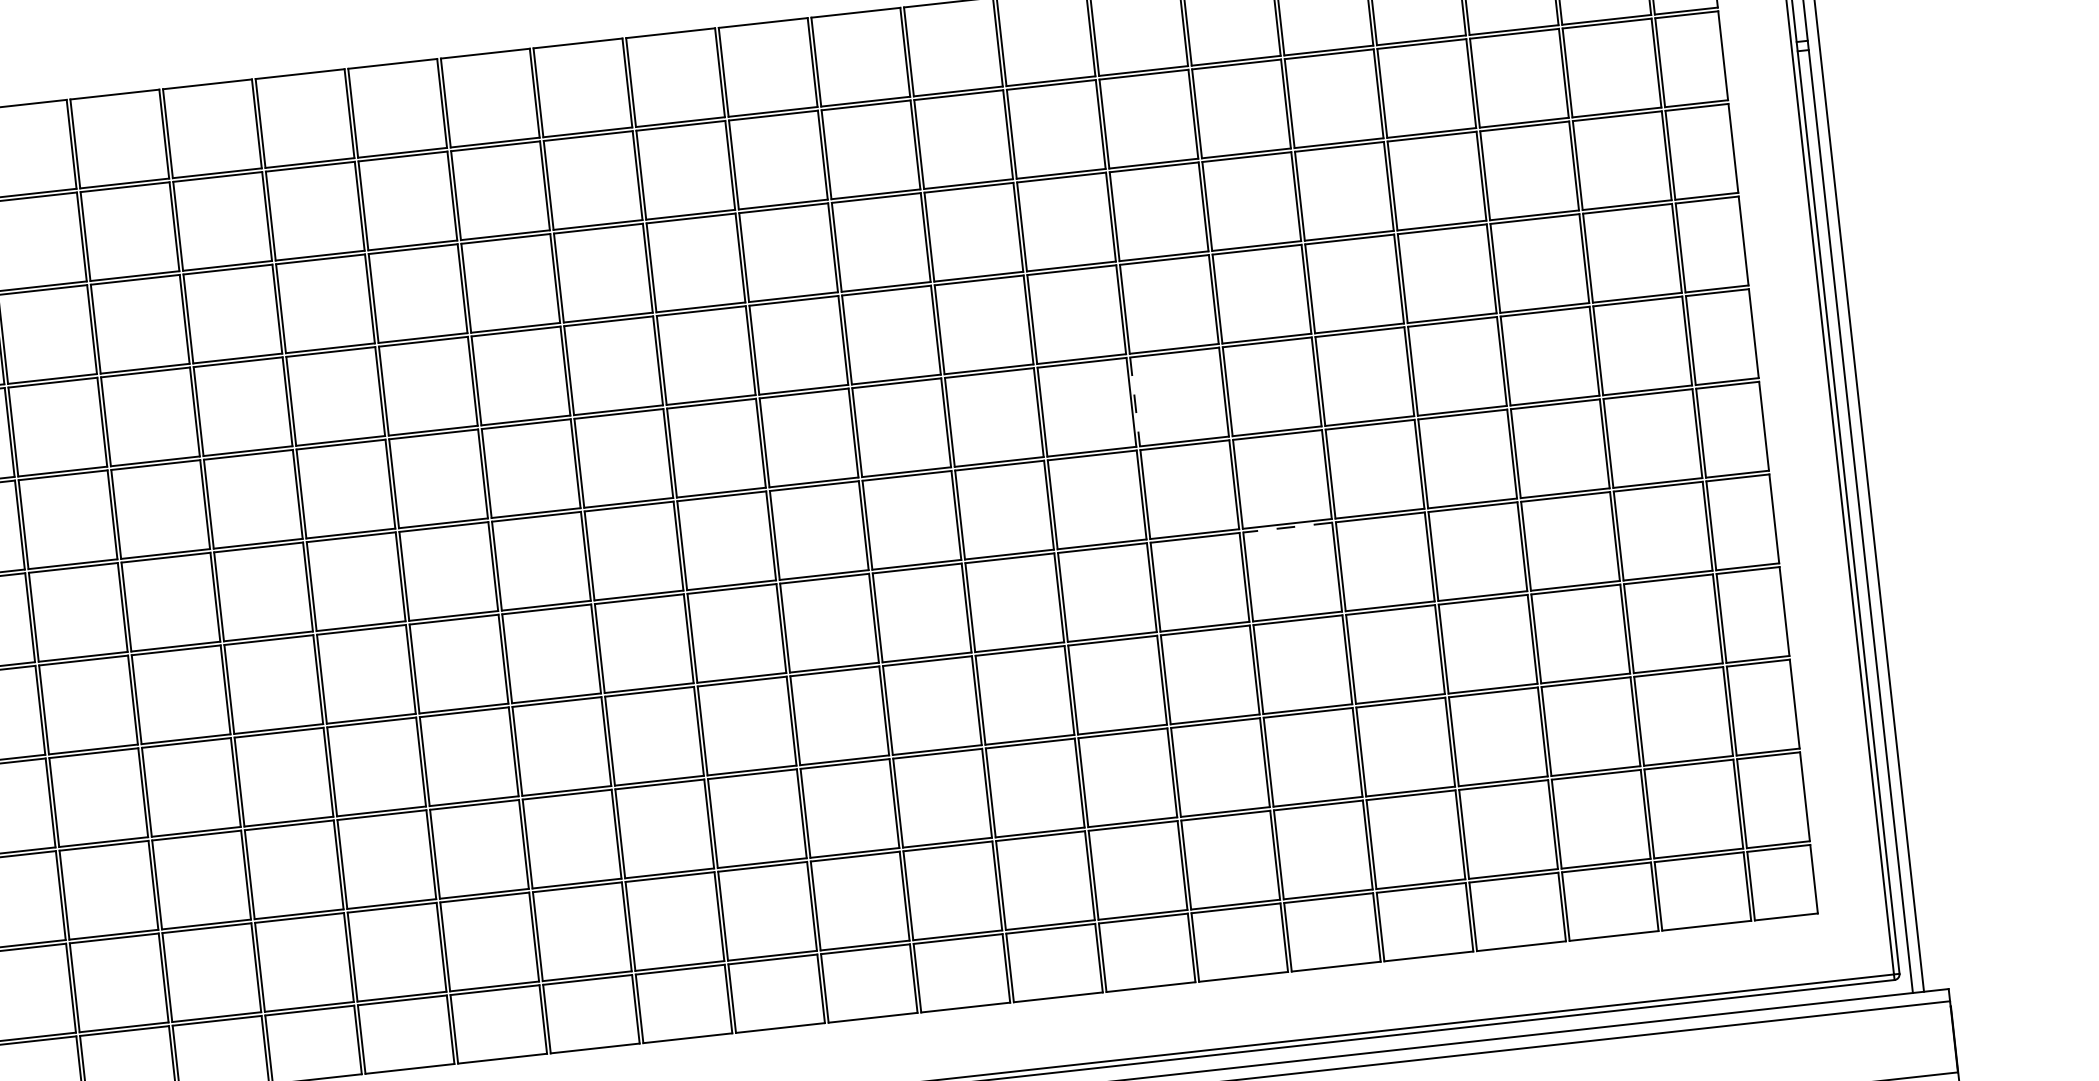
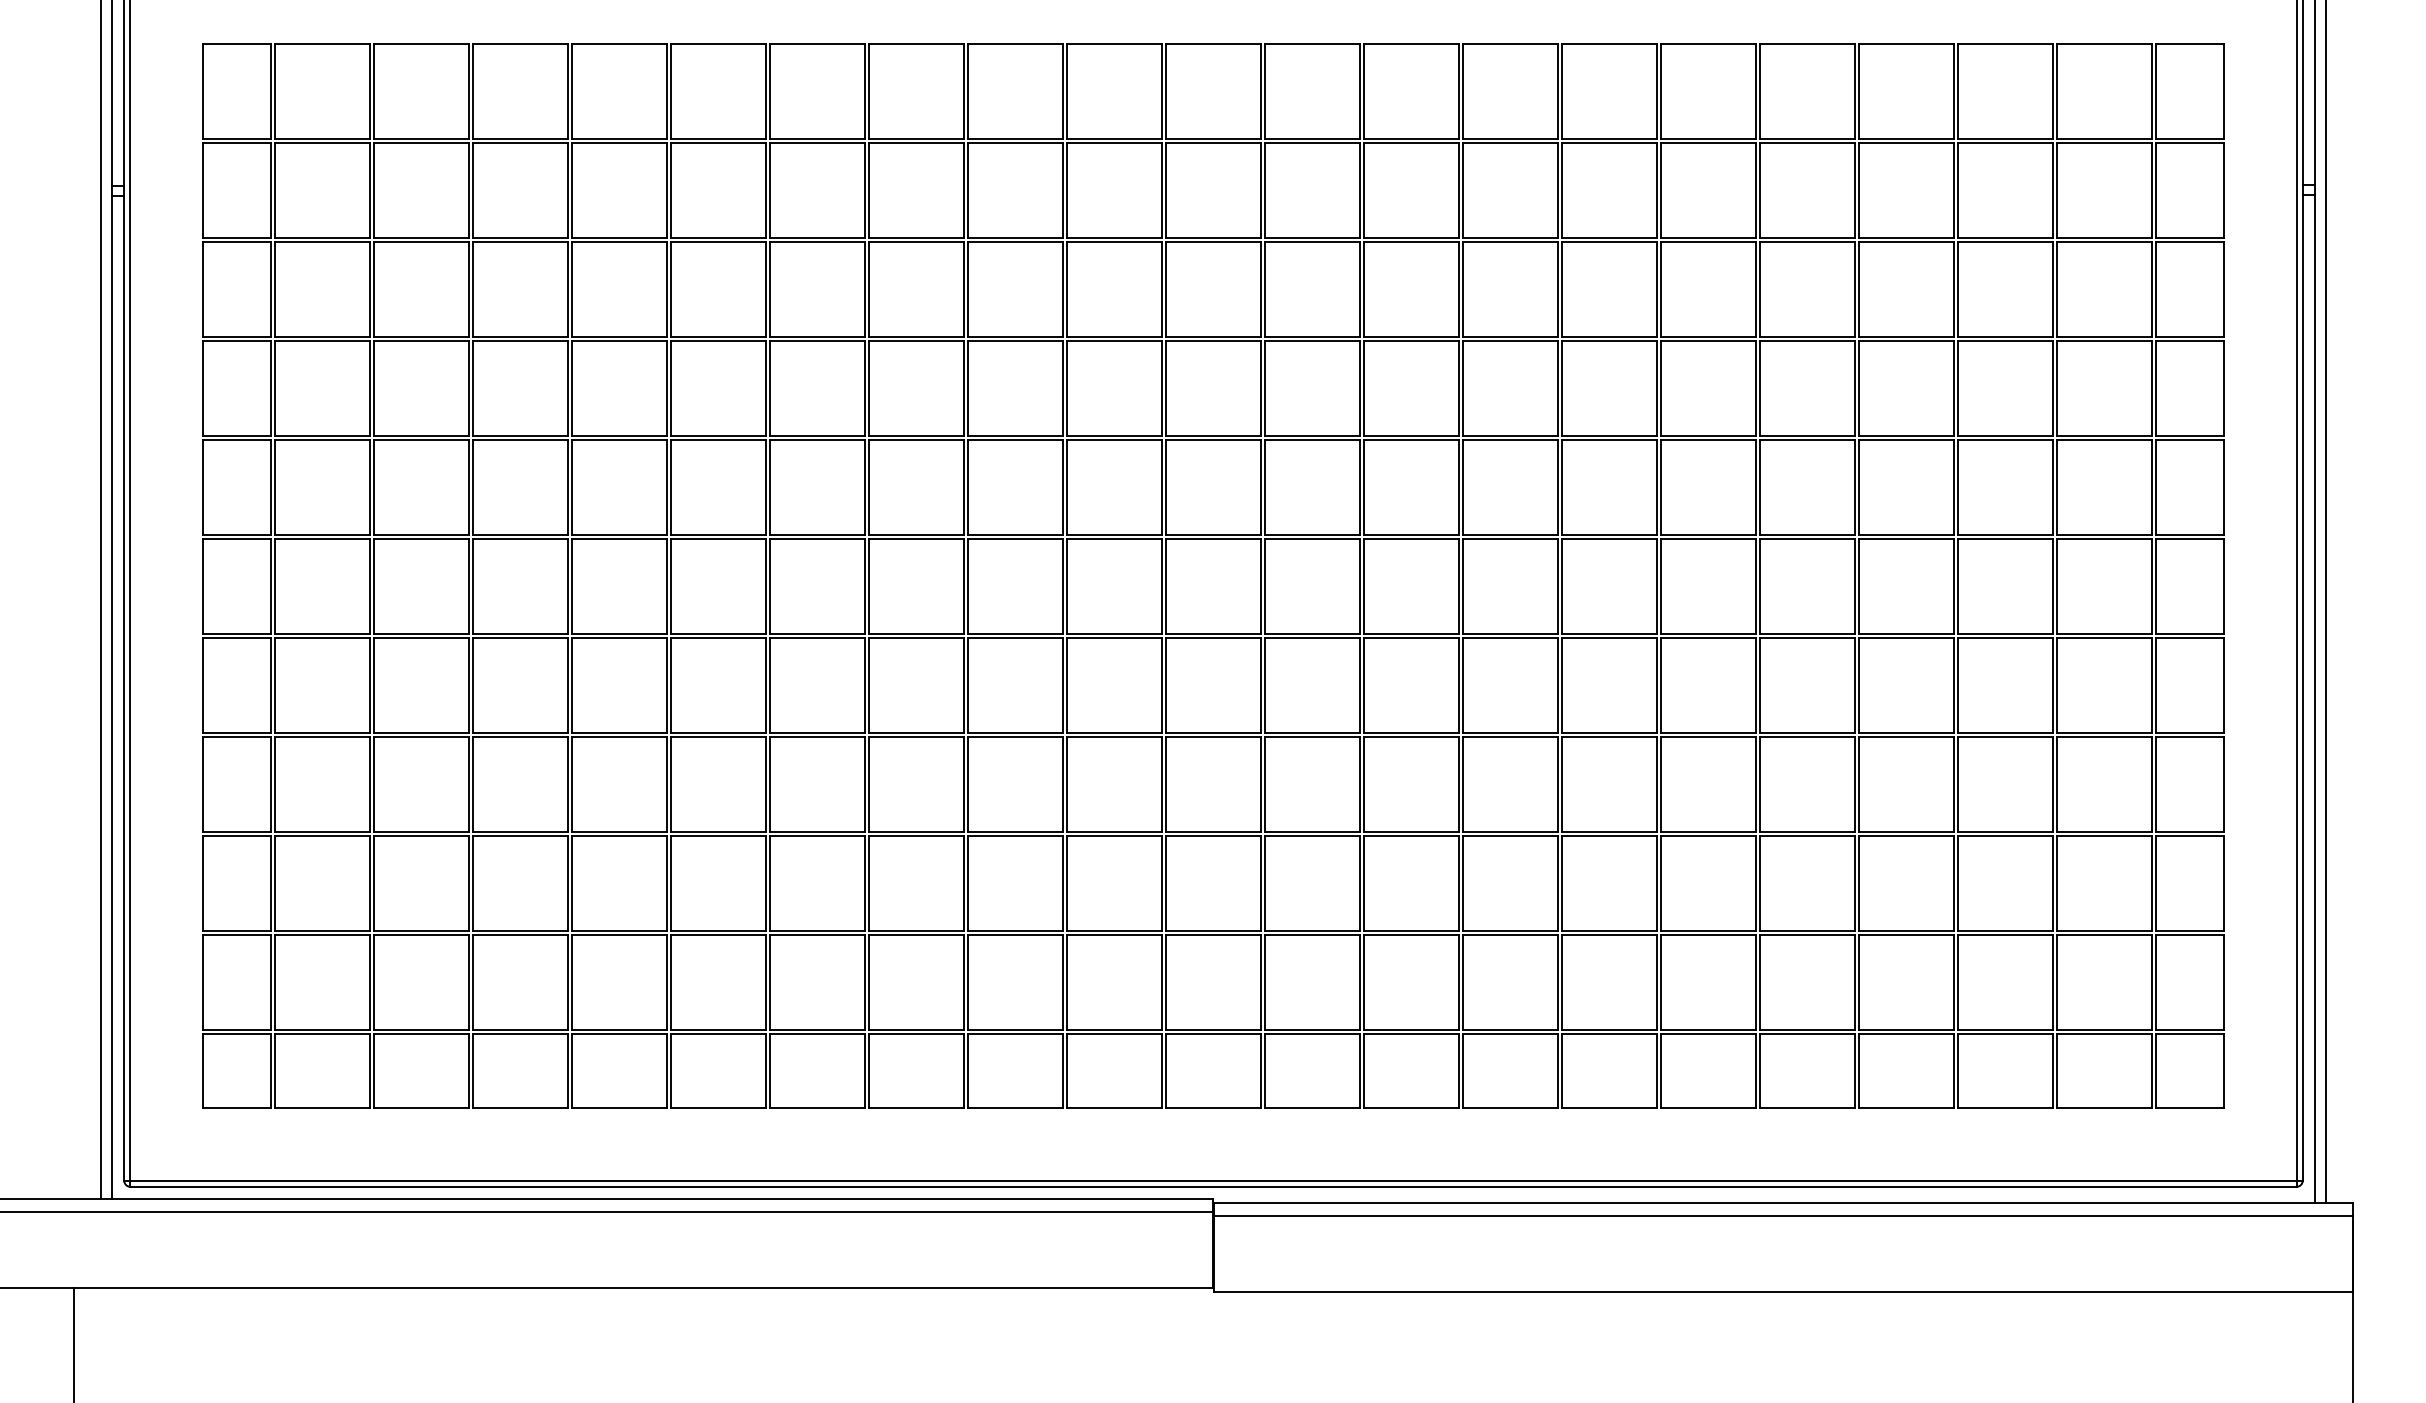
line: (1135, 401) -> (1562, 487), dashed -> solid
line: (1287, 527) -> (1708, 638), dashed -> solid

